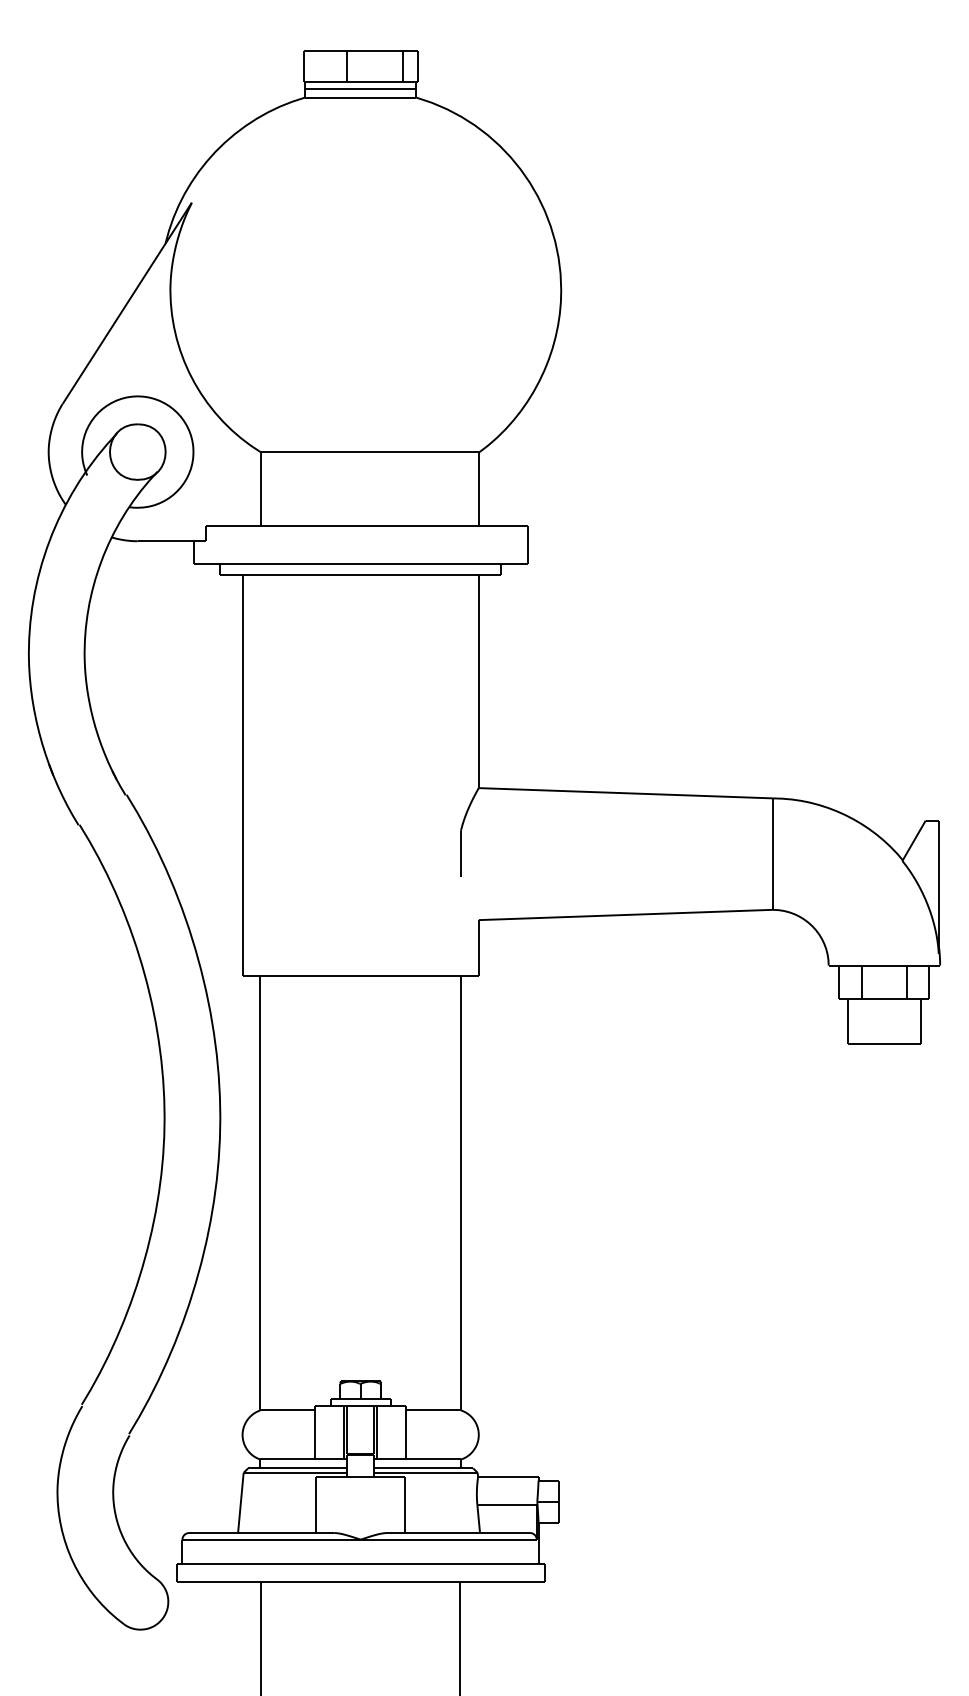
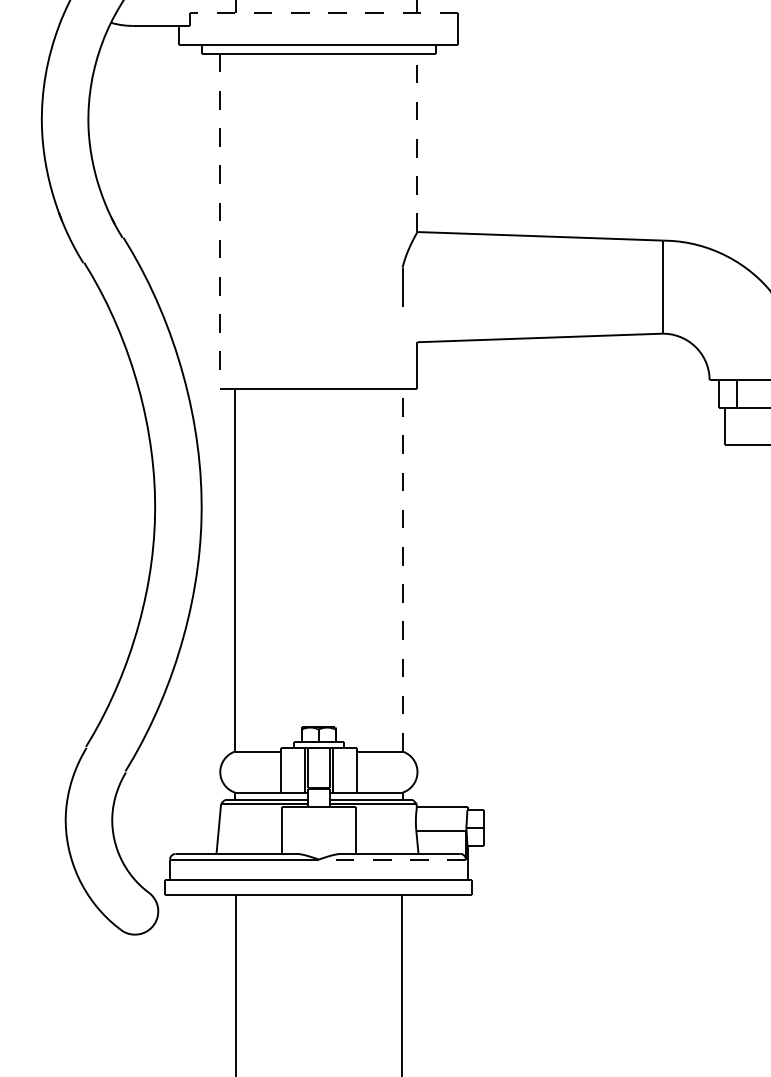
line: (366, 525) -> (323, 12), solid -> dashed
line: (478, 681) -> (417, 143), solid -> dashed
line: (242, 775) -> (220, 221), solid -> dashed
line: (460, 1192) -> (402, 569), solid -> dashed
line: (448, 1539) -> (392, 859), solid -> dashed

